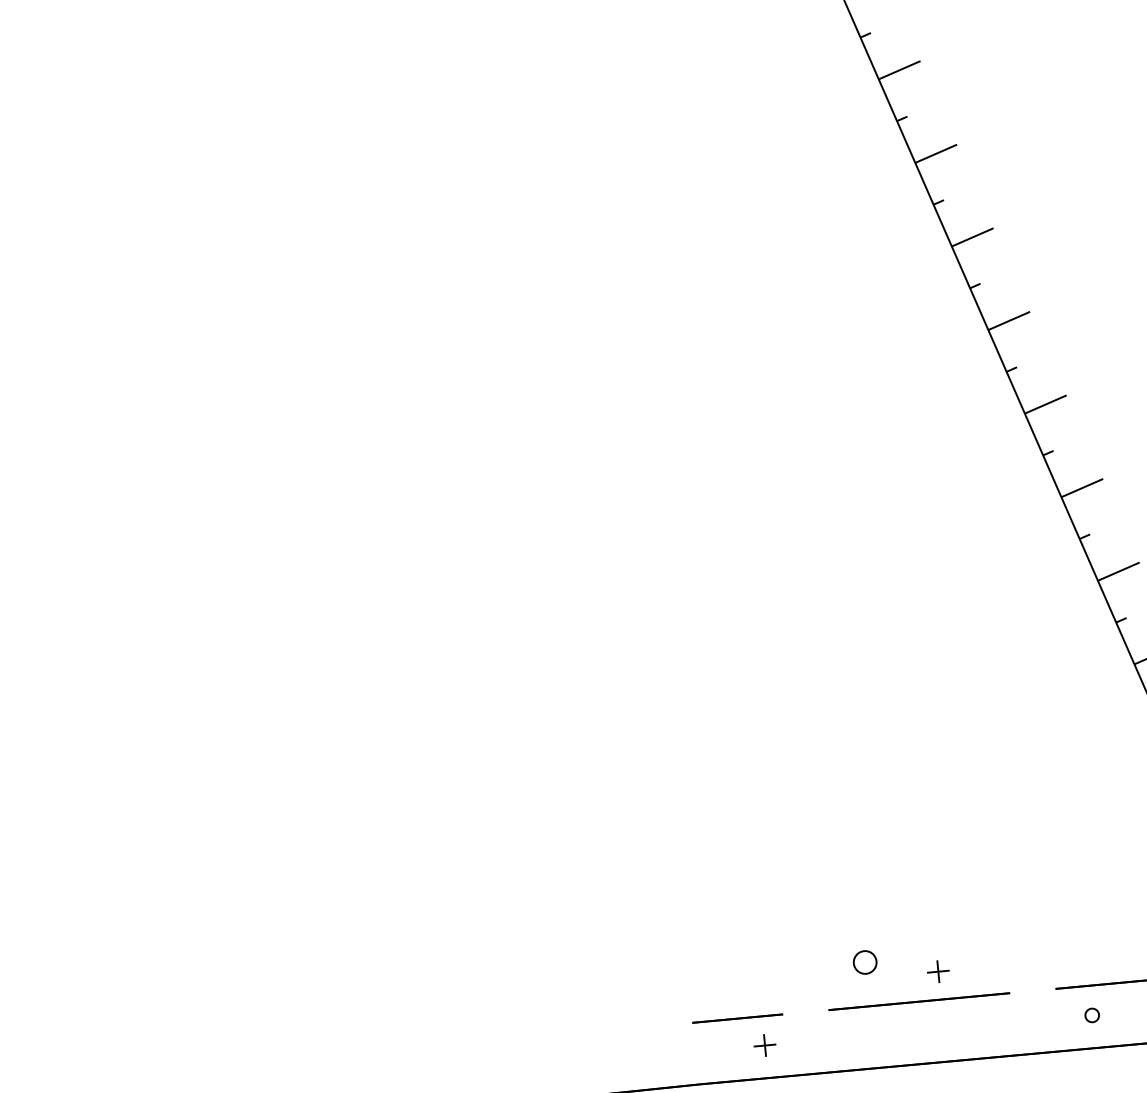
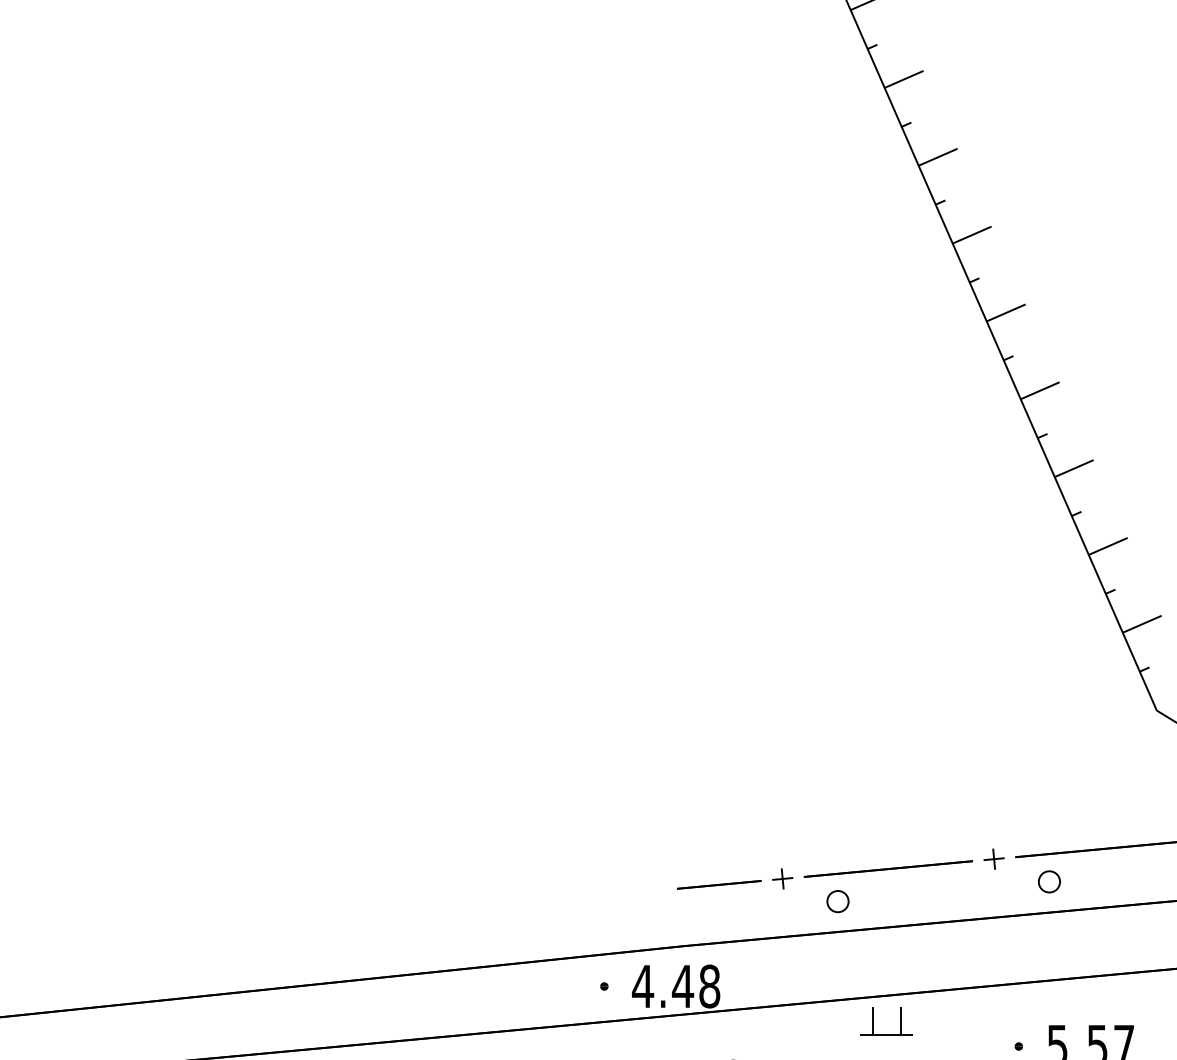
part: (864, 962) -> (837, 901), moved
part: (937, 970) -> (993, 858), moved
part: (1092, 1014) -> (1049, 881), size x1.67
part: (764, 1045) -> (782, 878), moved

